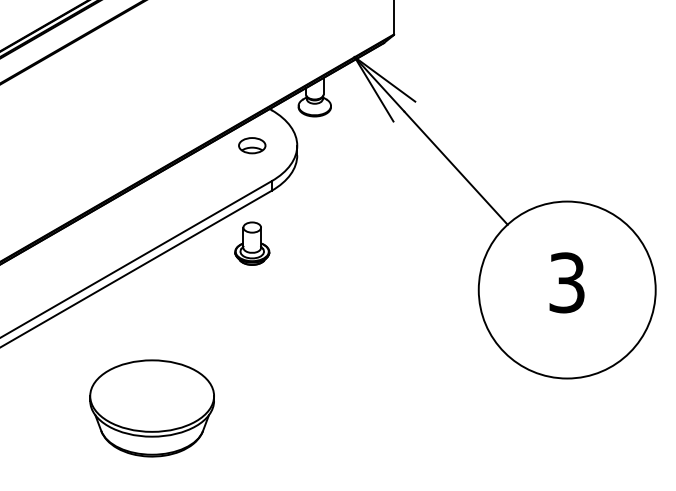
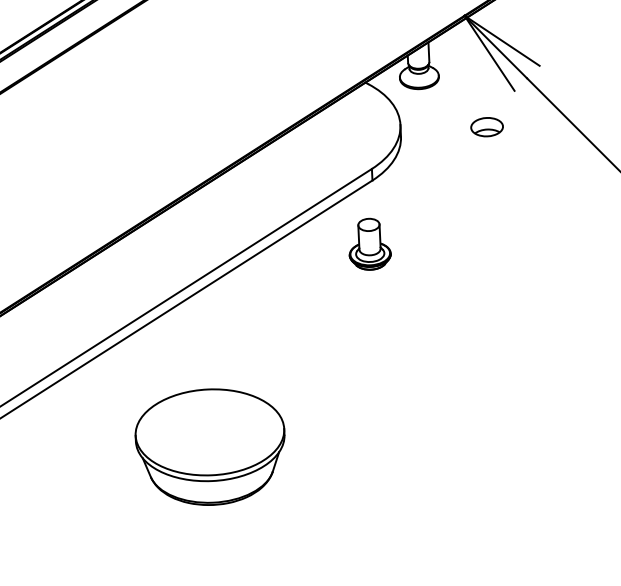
part: (252, 145) -> (487, 126), moved
part: (252, 243) -> (370, 244), moved
part: (151, 408) -> (209, 447), moved

